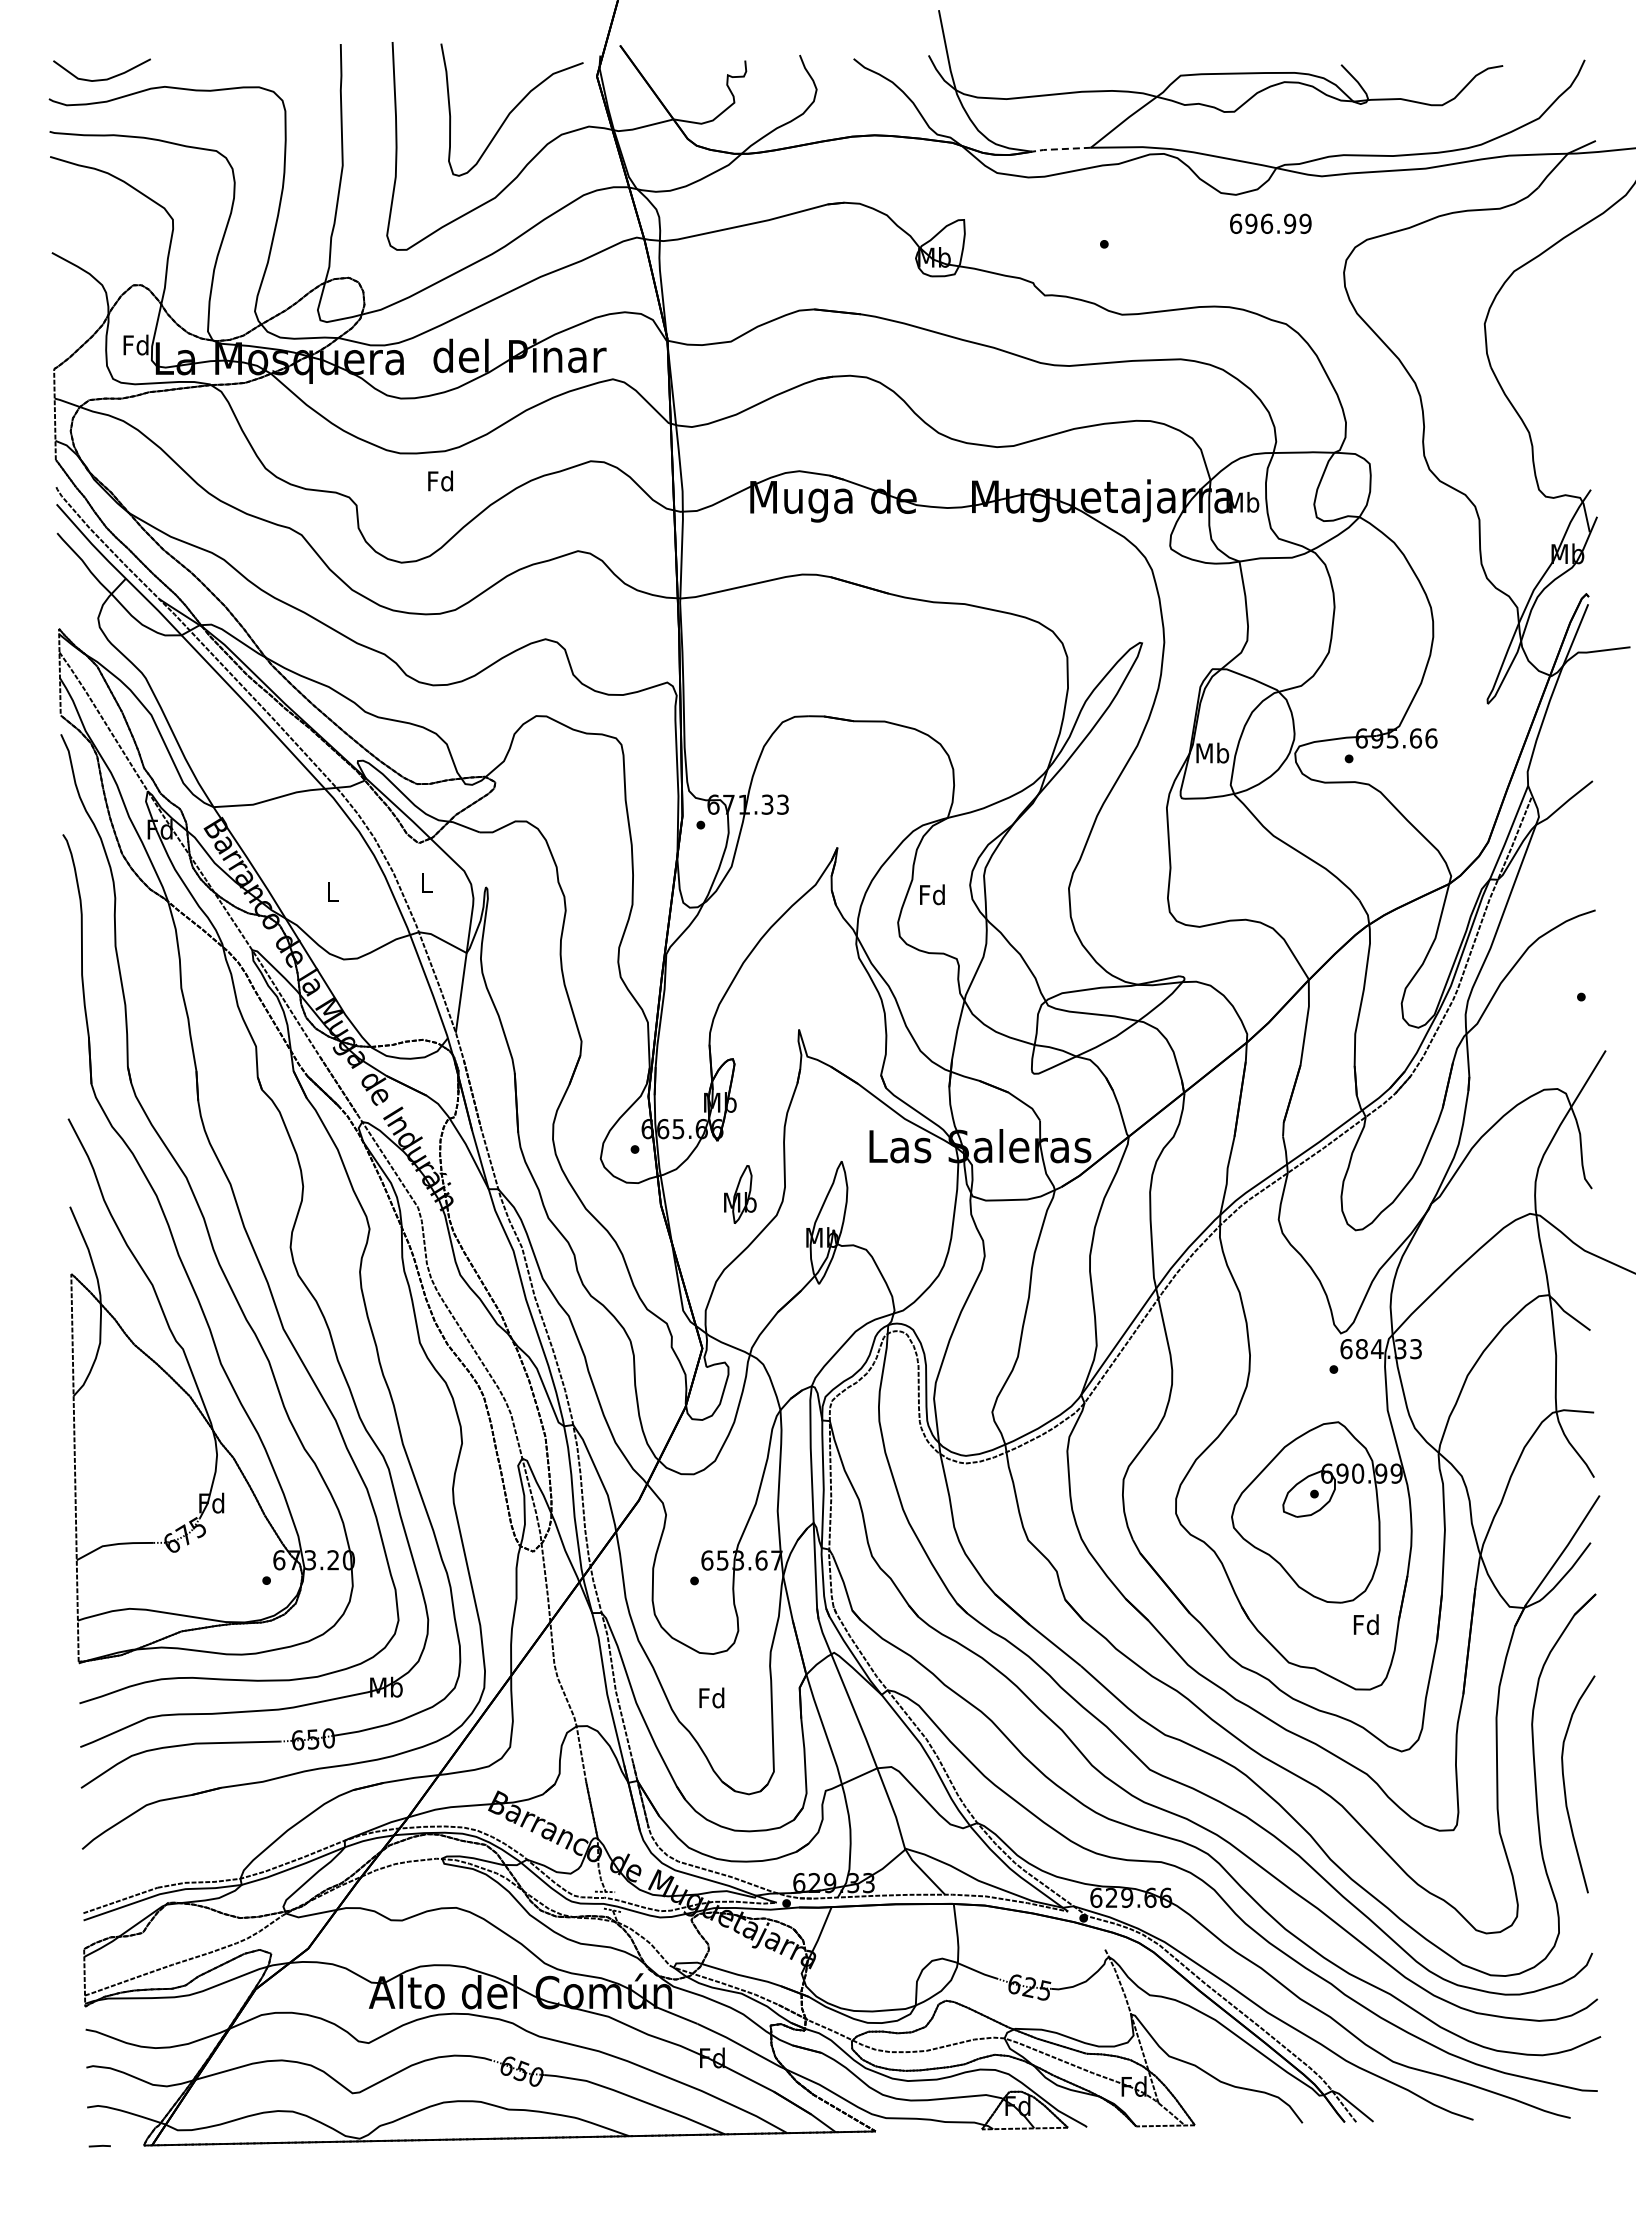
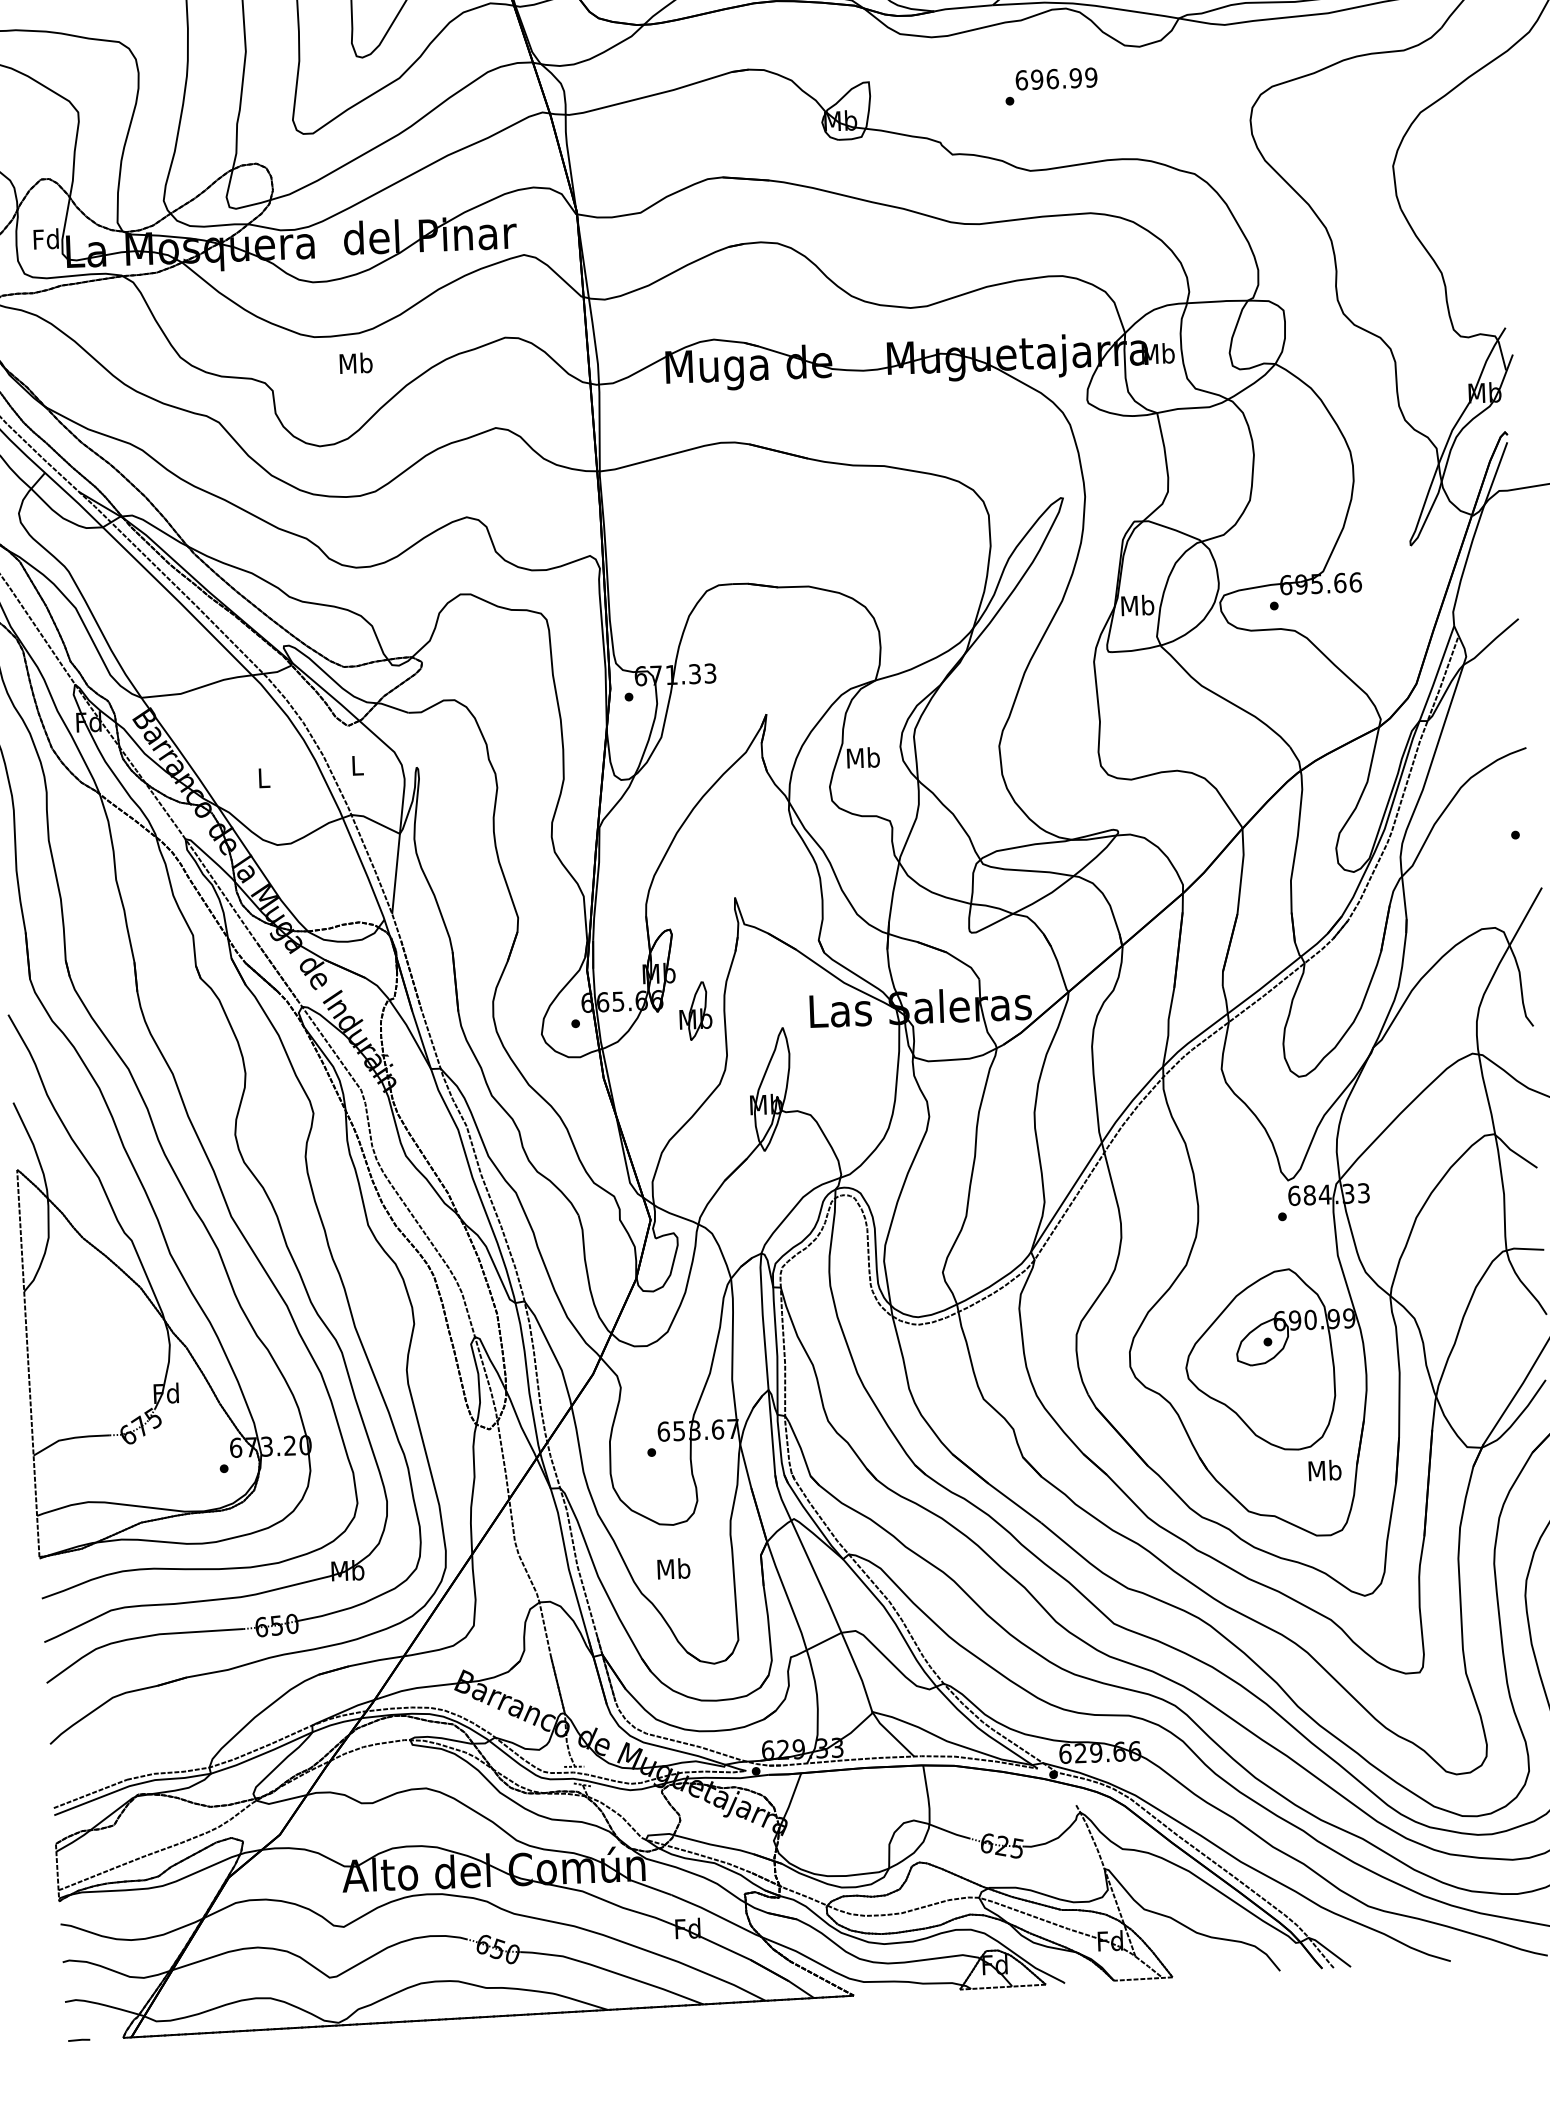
line: (1060, 149) -> (962, 8), dashed -> solid
text: (1270, 223) -> (1056, 78), moved
text: (440, 480) -> (355, 362), Fd -> Mb
text: (932, 894) -> (863, 757), Fd -> Mb
part: (740, 1194) -> (695, 1011), moved
text: (1366, 1624) -> (1324, 1470), Fd -> Mb
text: (712, 1697) -> (674, 1568), Fd -> Mb

